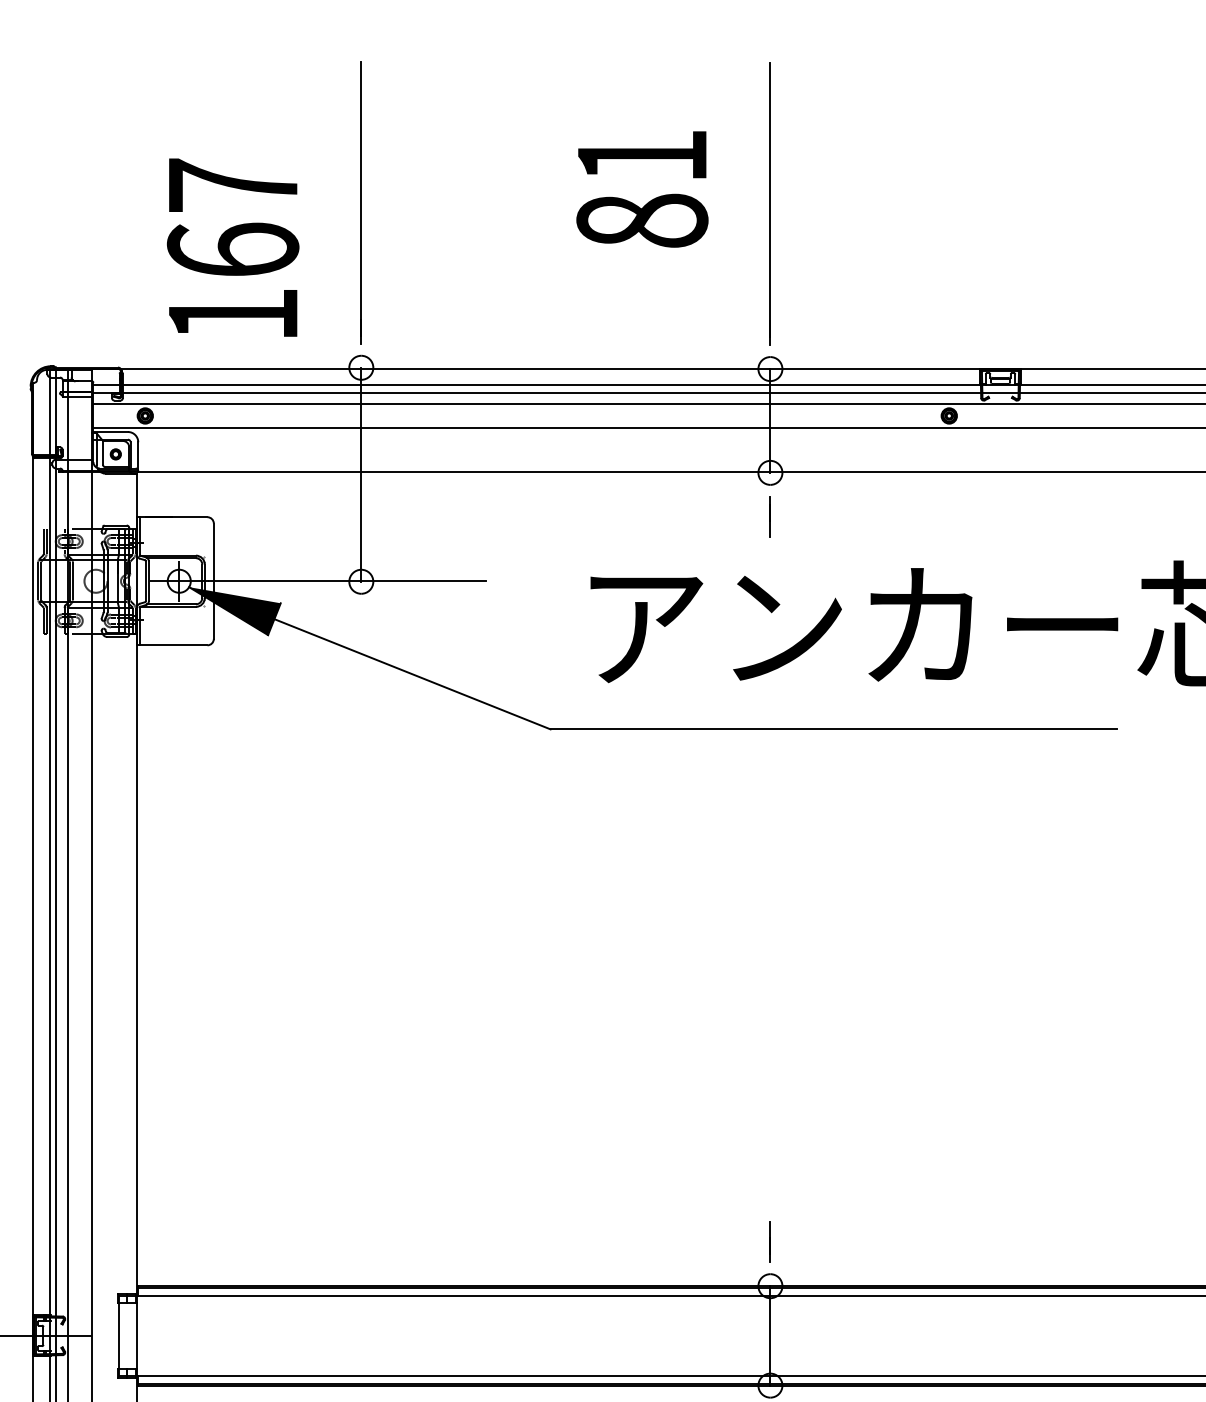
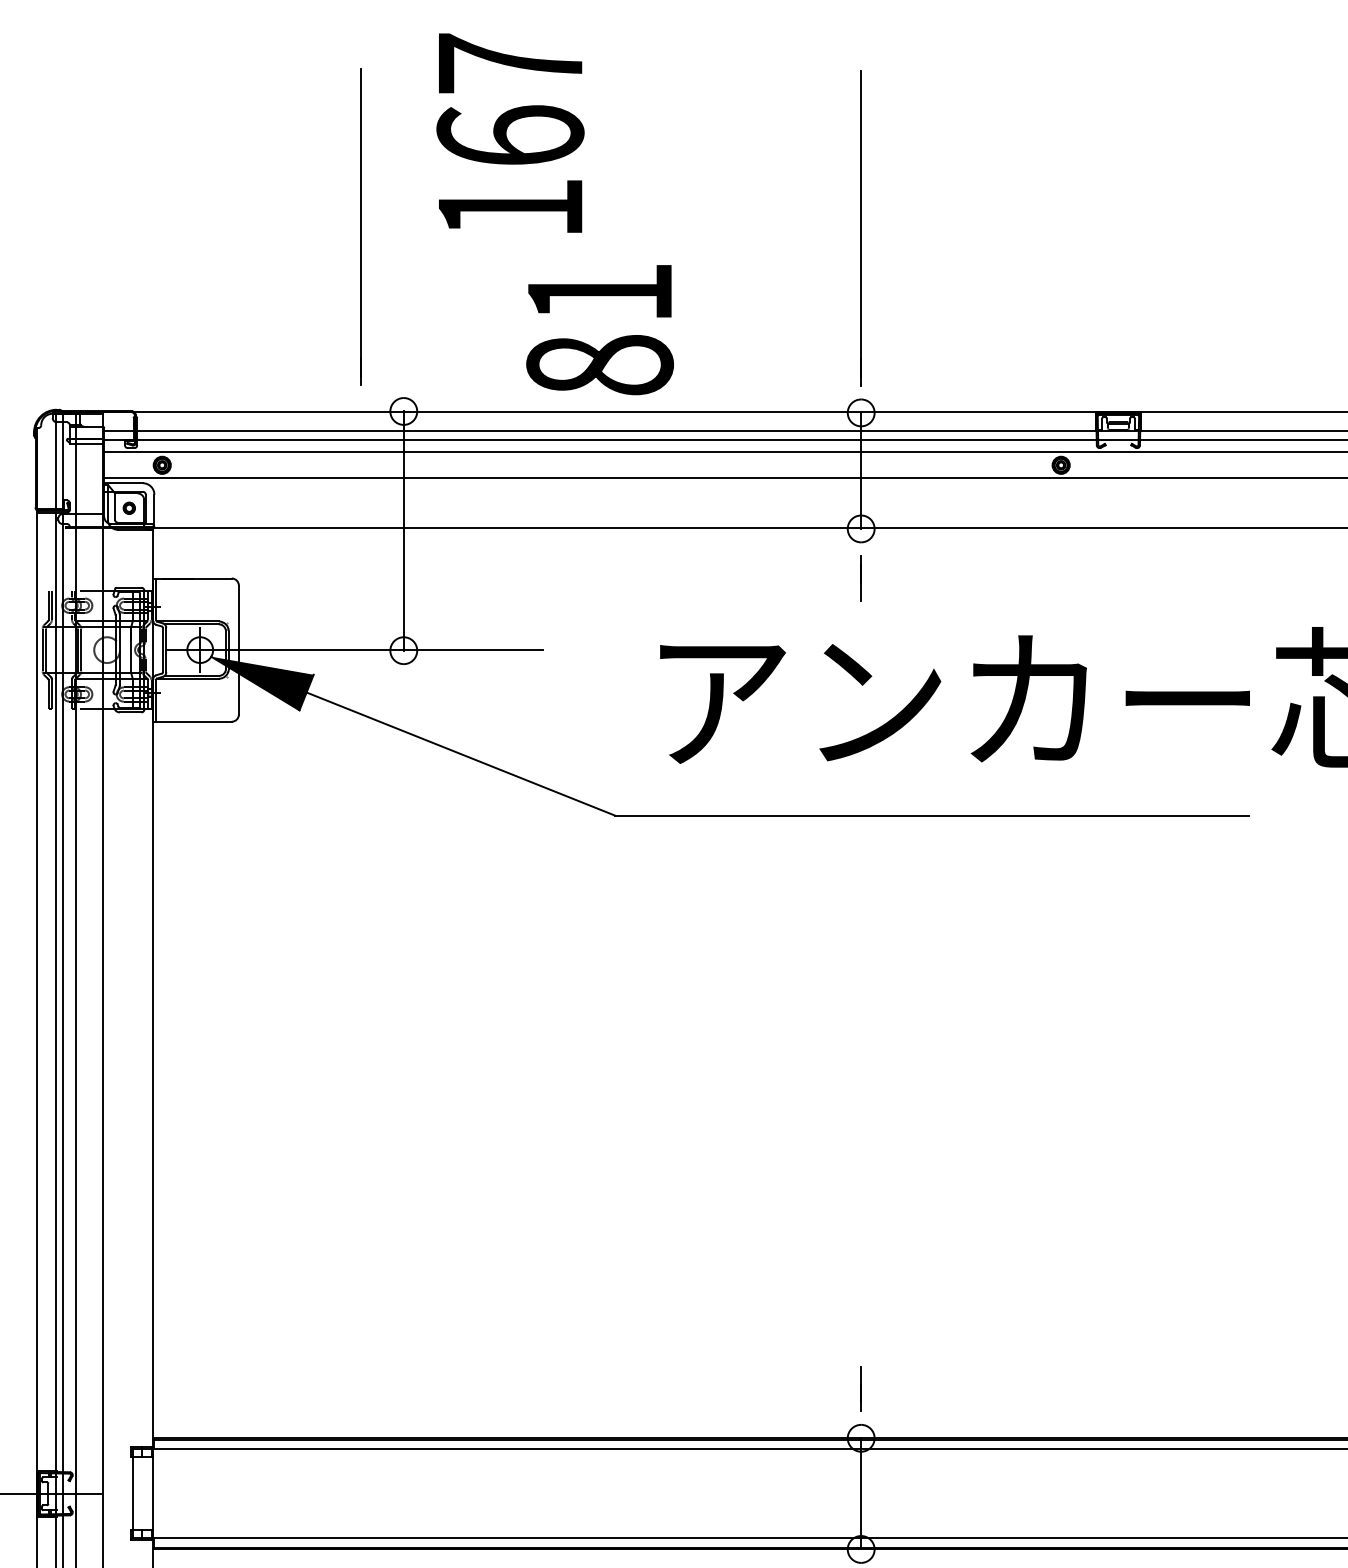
text: (641, 189) -> (599, 330), moved
line: (361, 202) -> (360, 226), moved
text: (233, 247) -> (510, 132), moved

